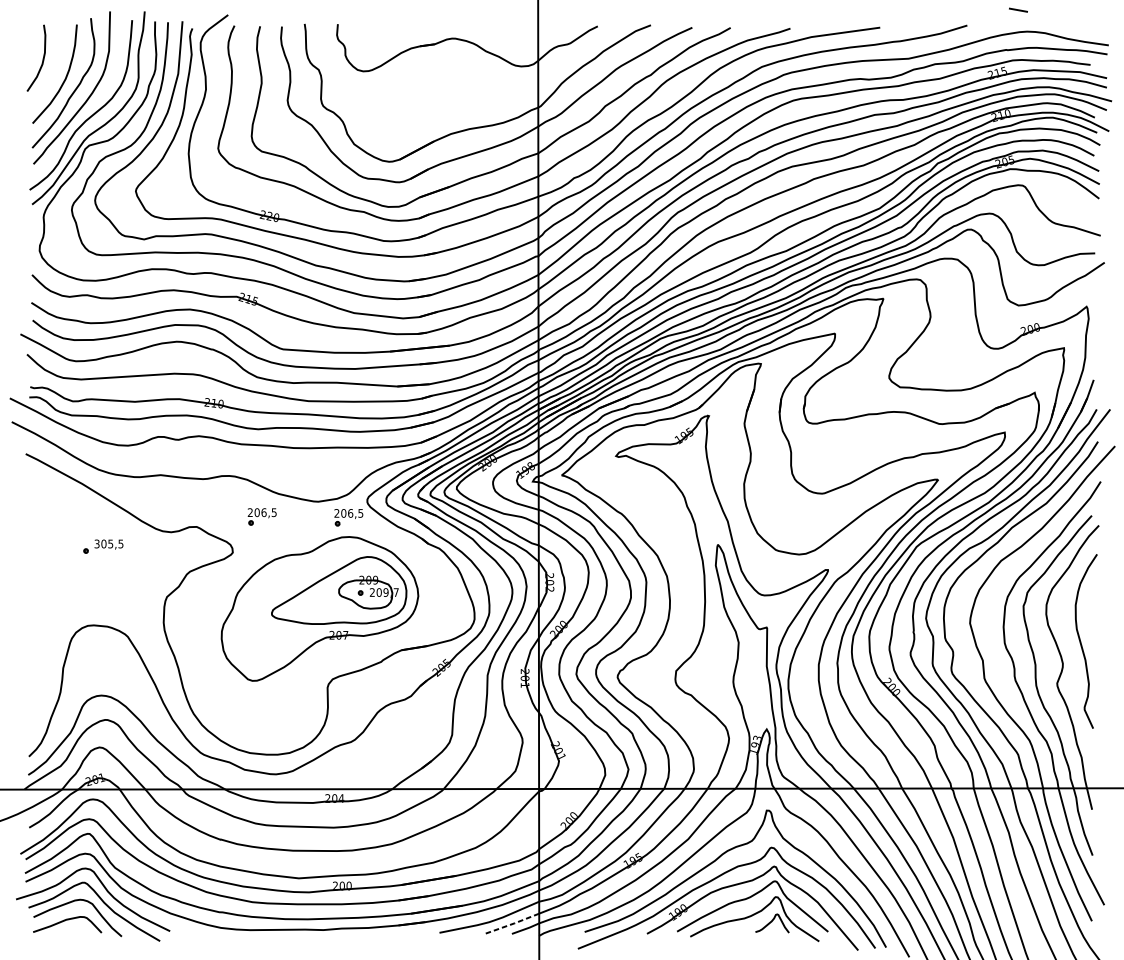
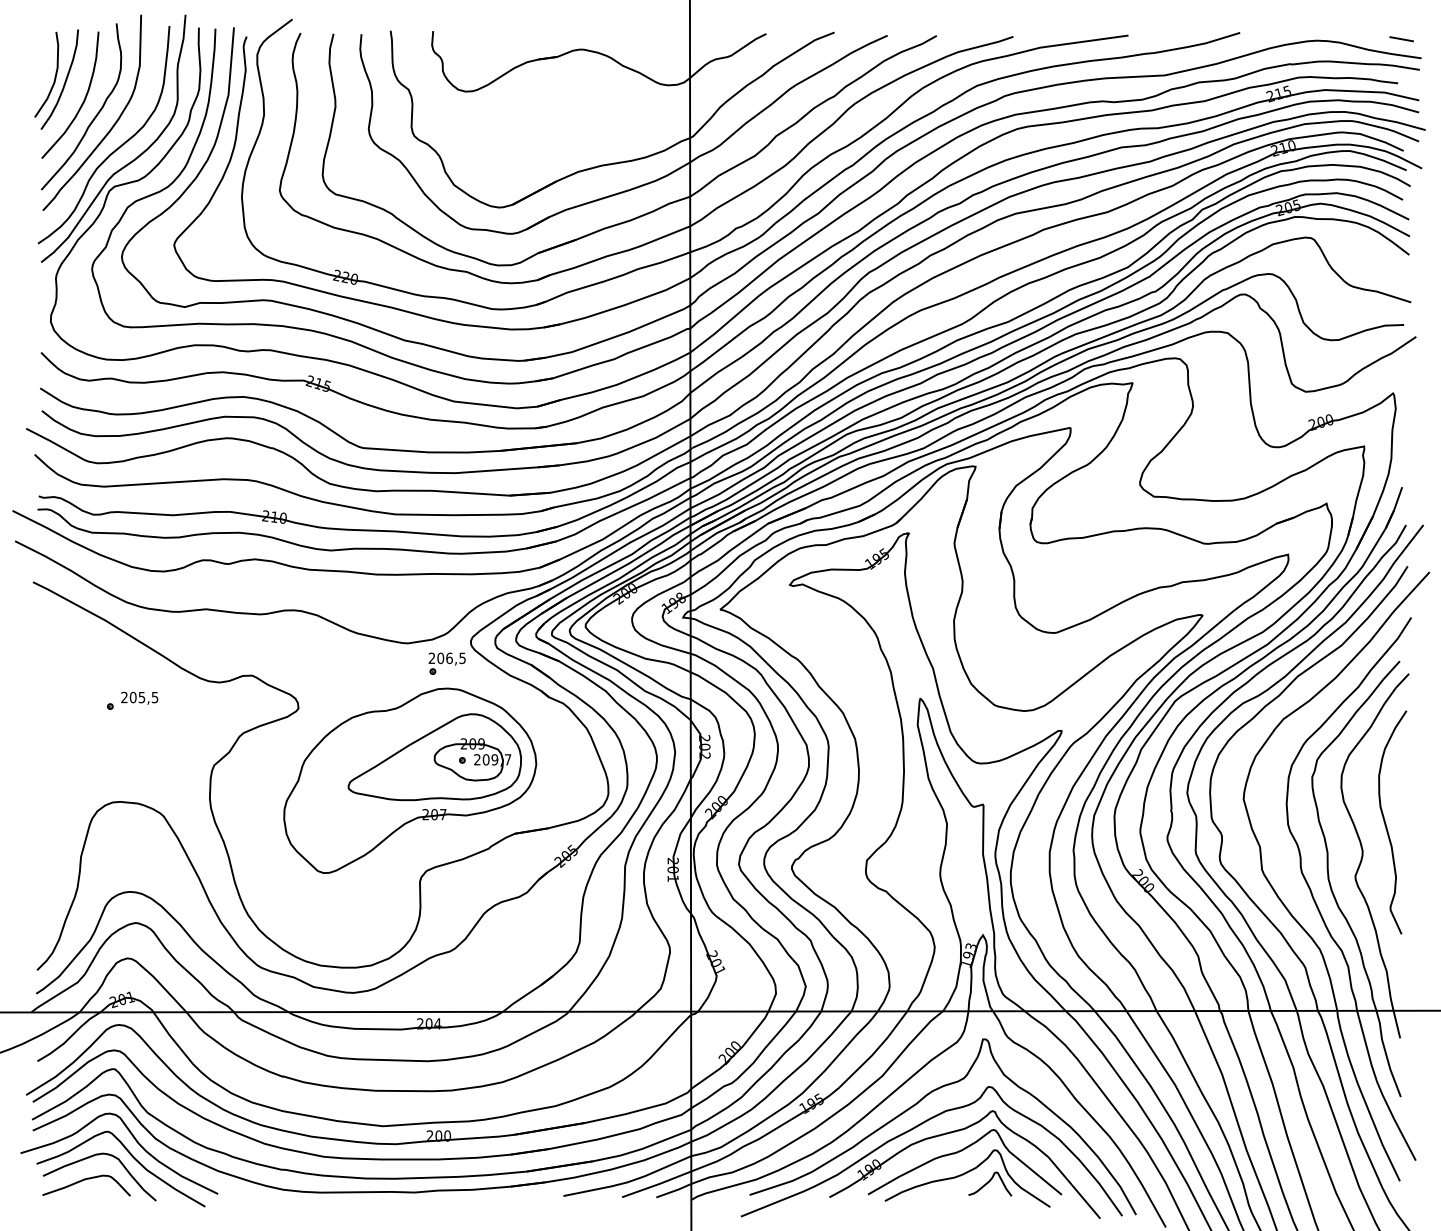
line: (1018, 10) -> (1401, 39), moved
curve: (50, 63) -> (64, 81), added
part: (261, 516) -> (335, 662), removed
text: (97, 543) -> (124, 697), 305,5 -> 205,5
line: (512, 923) -> (657, 1184), dashed -> solid

